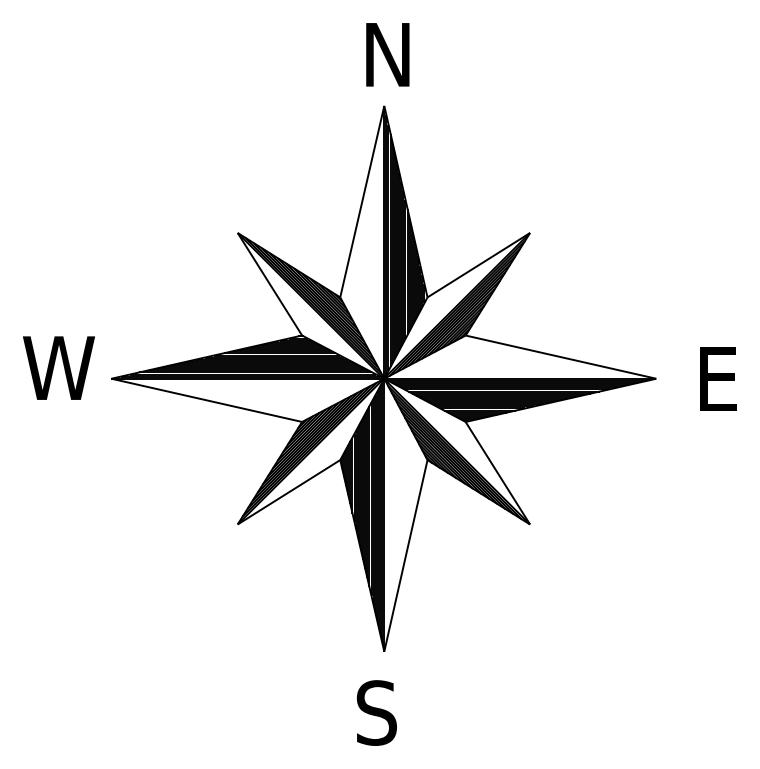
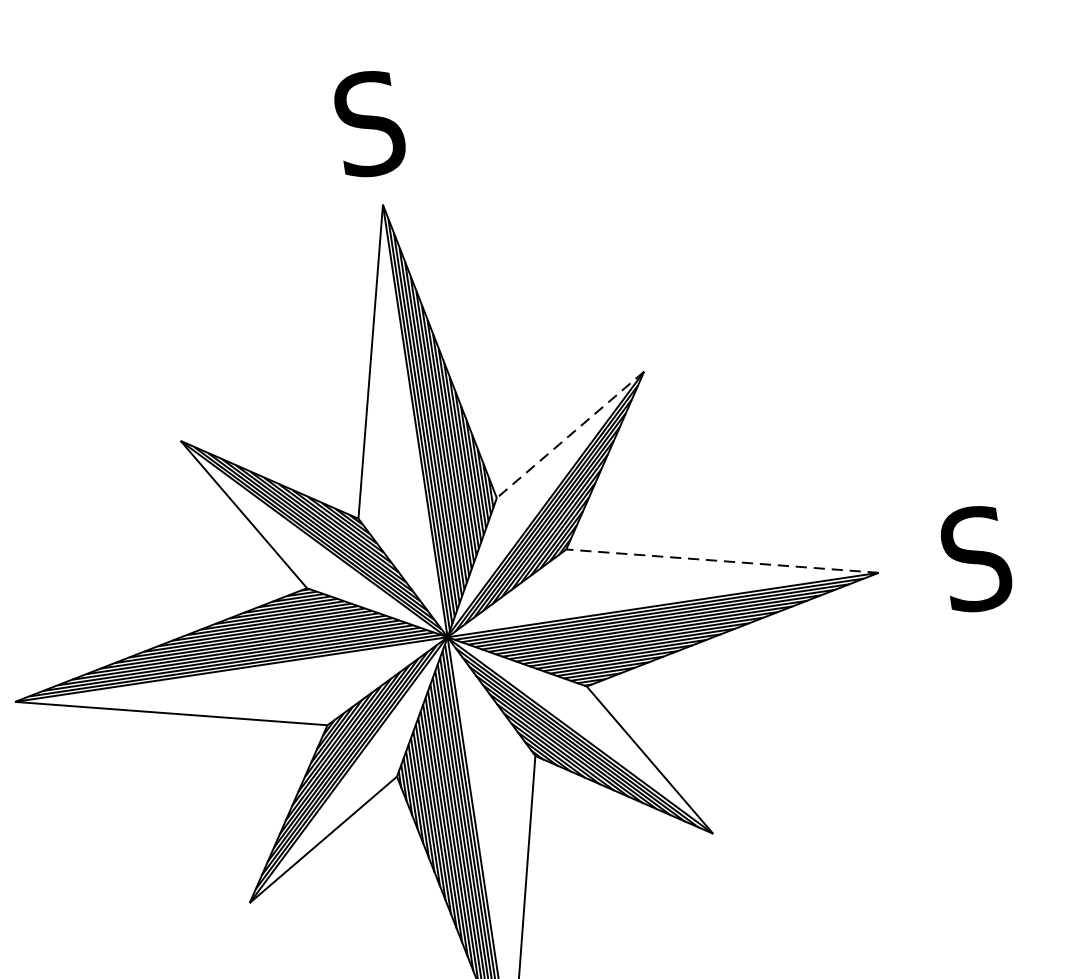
text: (386, 54) -> (374, 122), N -> S
line: (478, 265) -> (570, 435), solid -> dashed
line: (560, 357) -> (721, 561), solid -> dashed
text: (717, 379) -> (975, 559), E -> S

